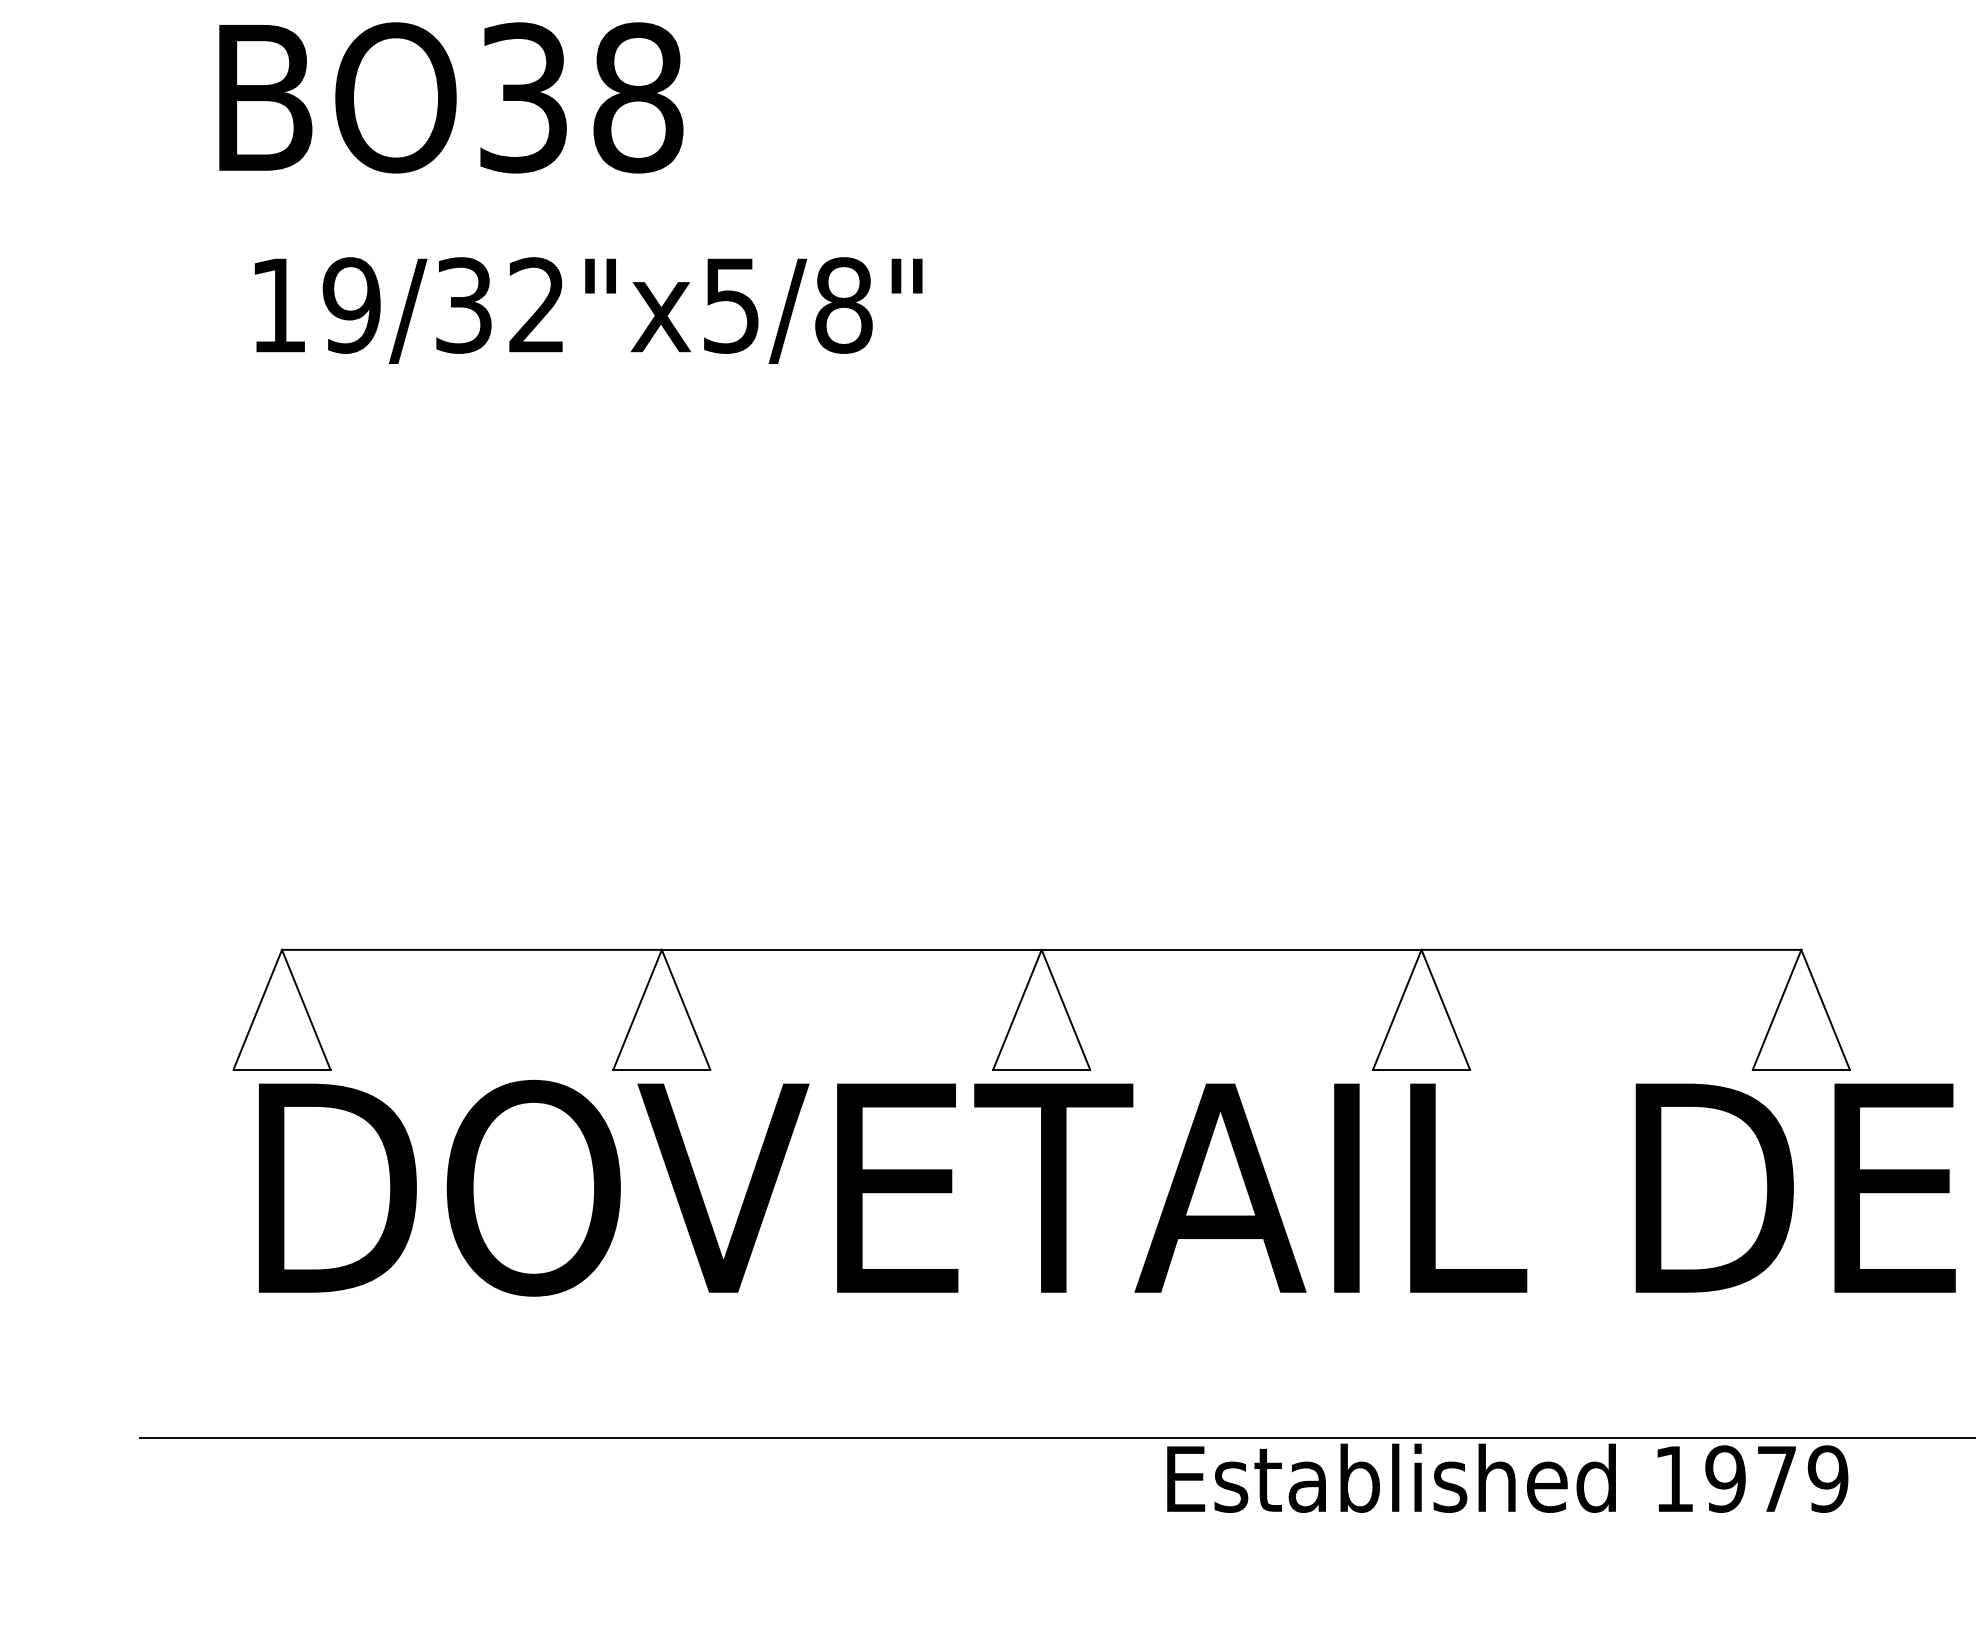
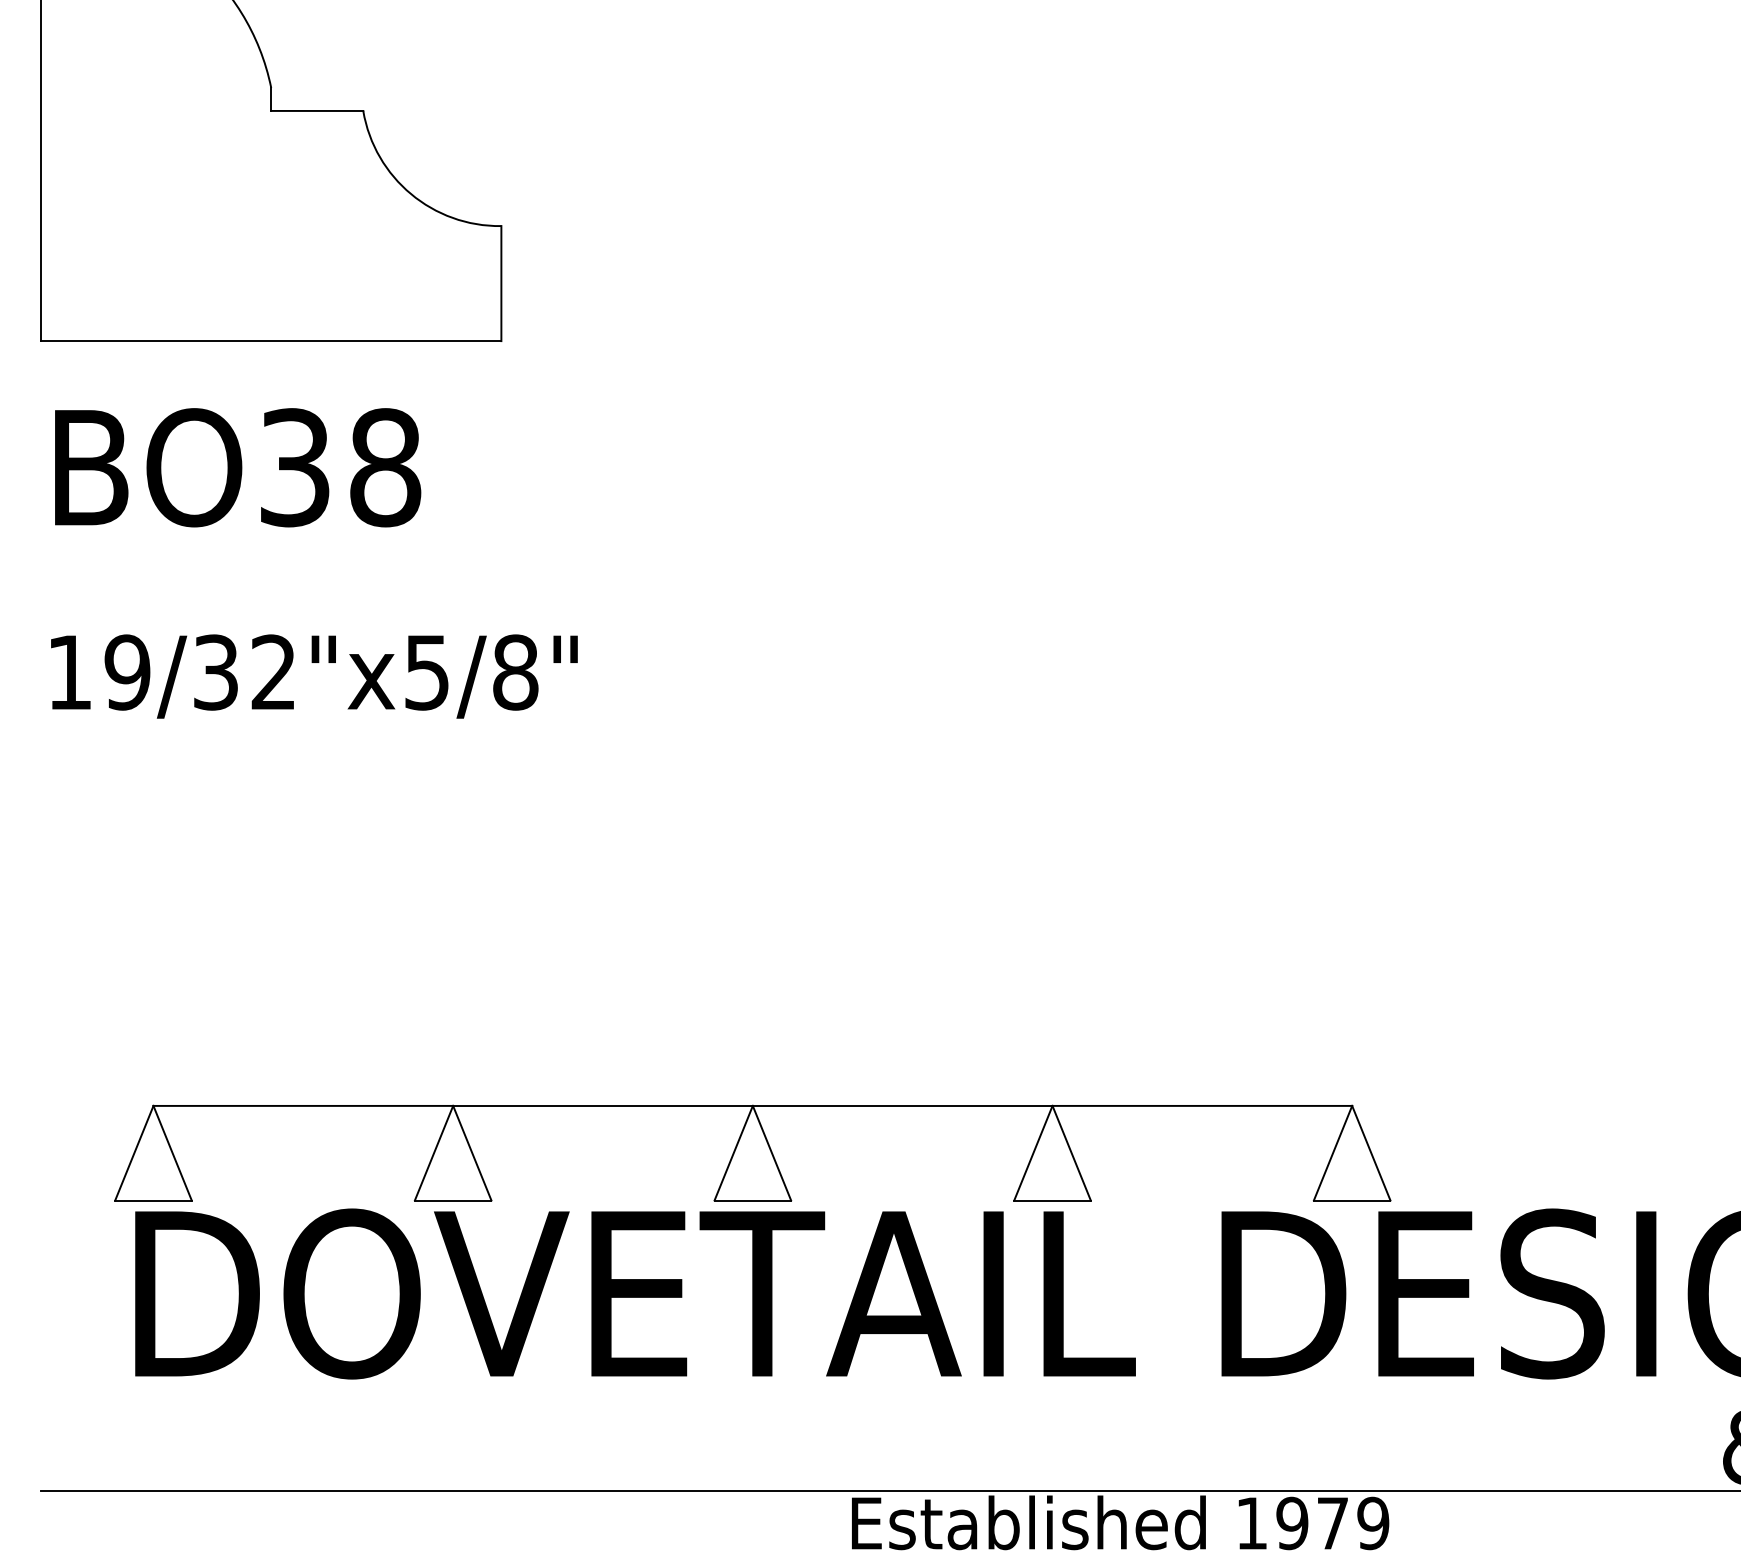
text: (451, 97) -> (238, 467), moved
text: (588, 310) -> (314, 676), moved

